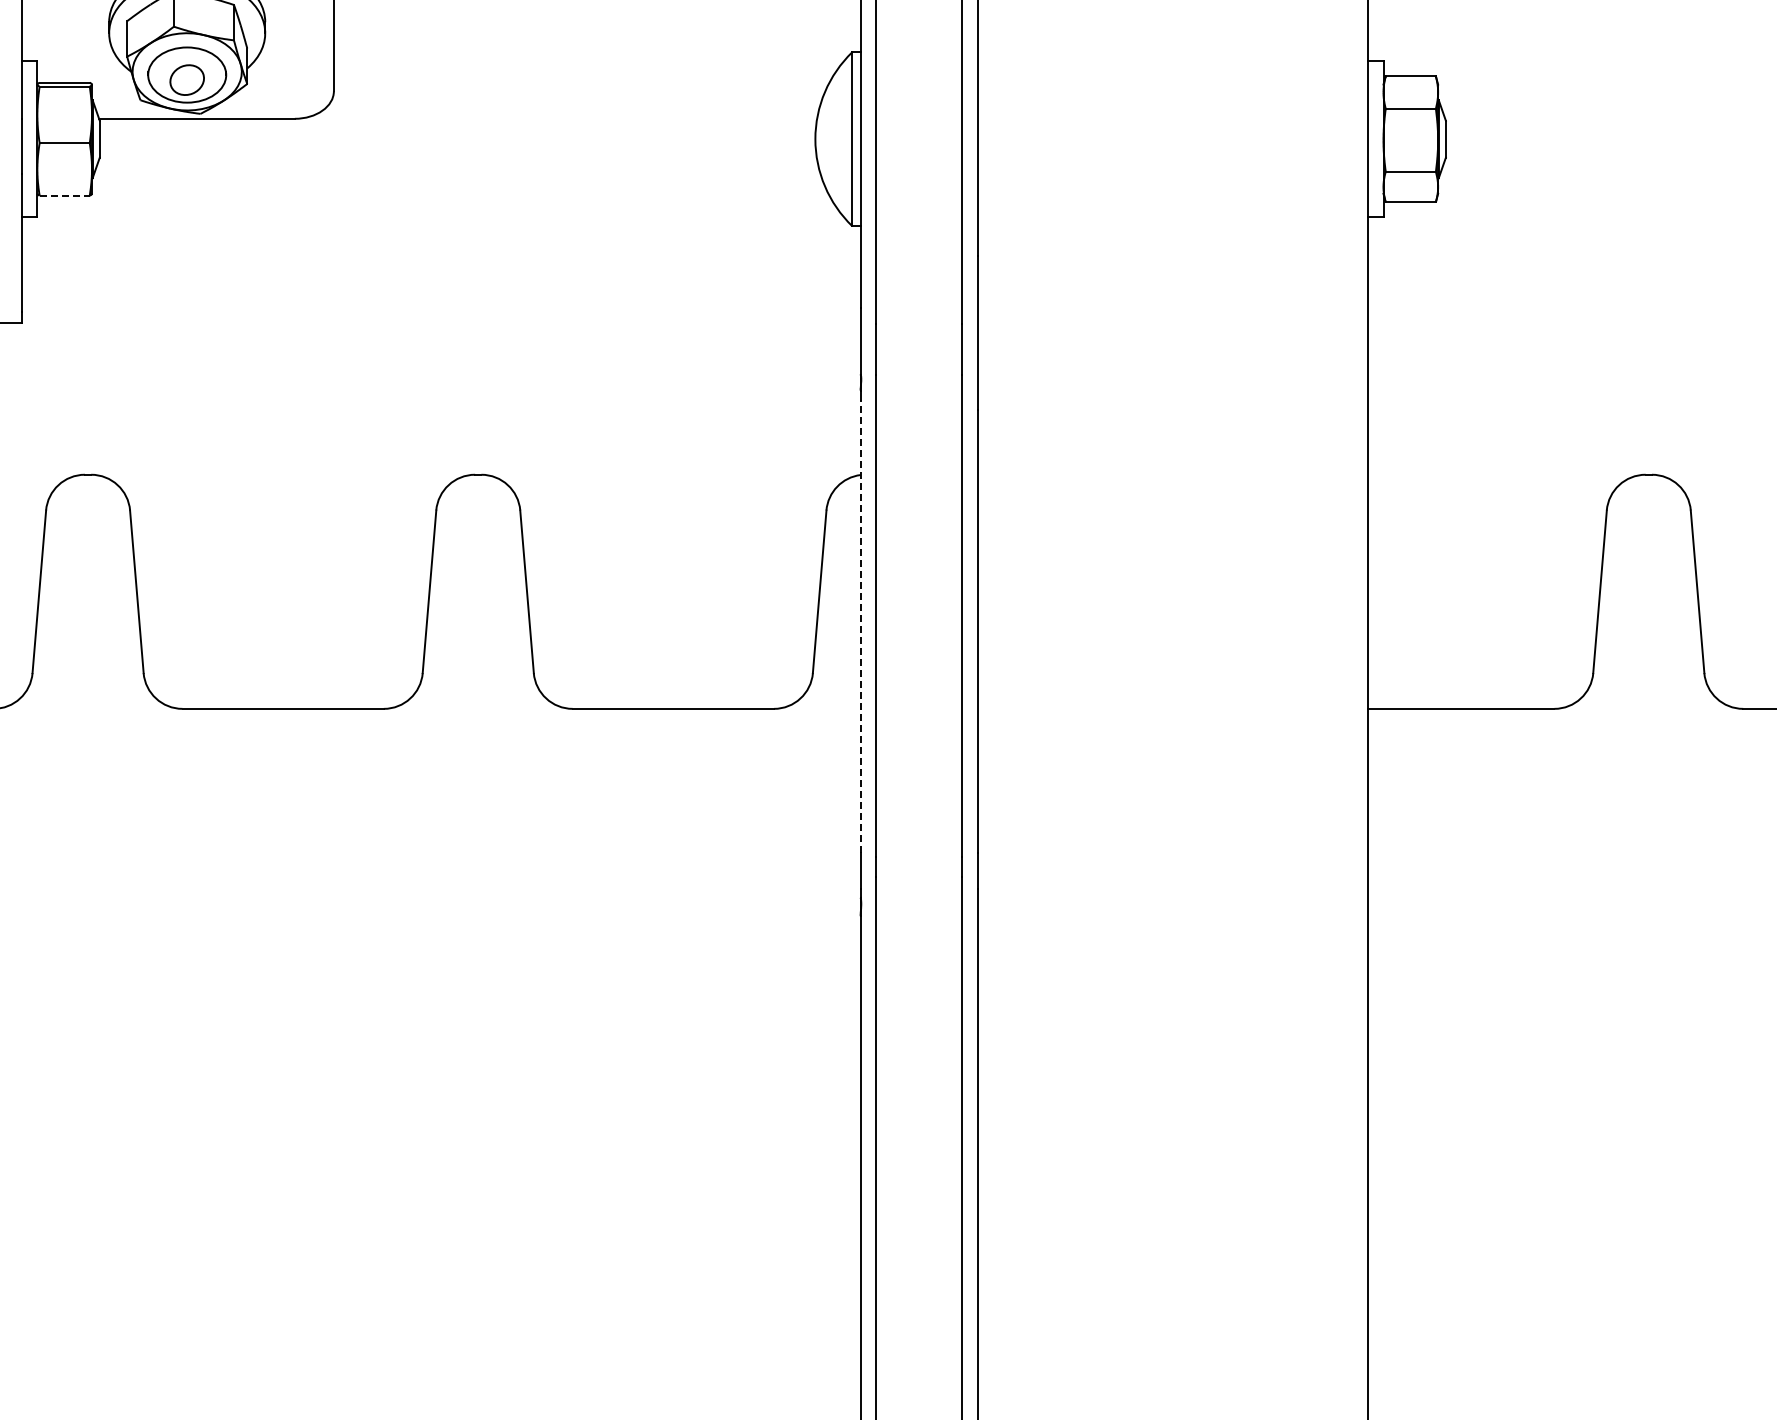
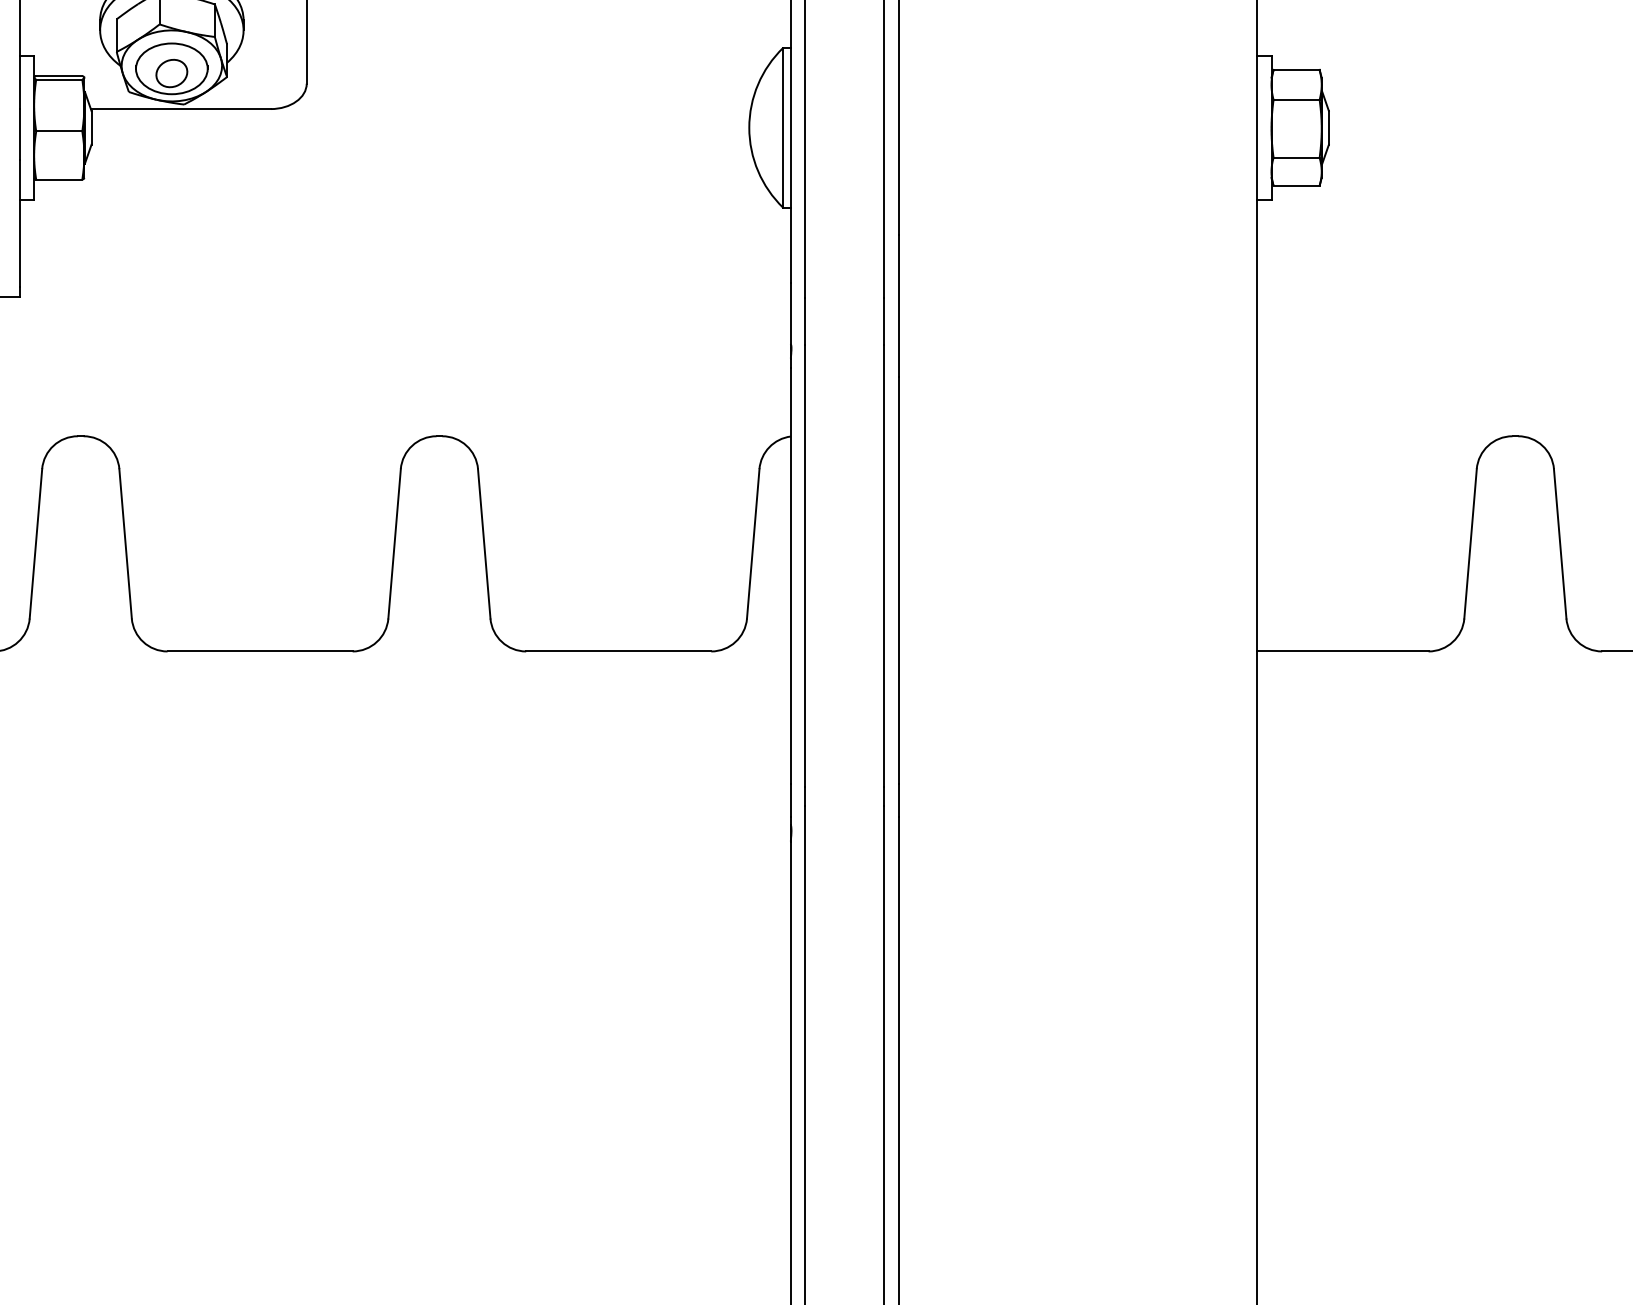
line: (65, 195) -> (59, 179), dashed -> solid
line: (860, 626) -> (790, 575), dashed -> solid

